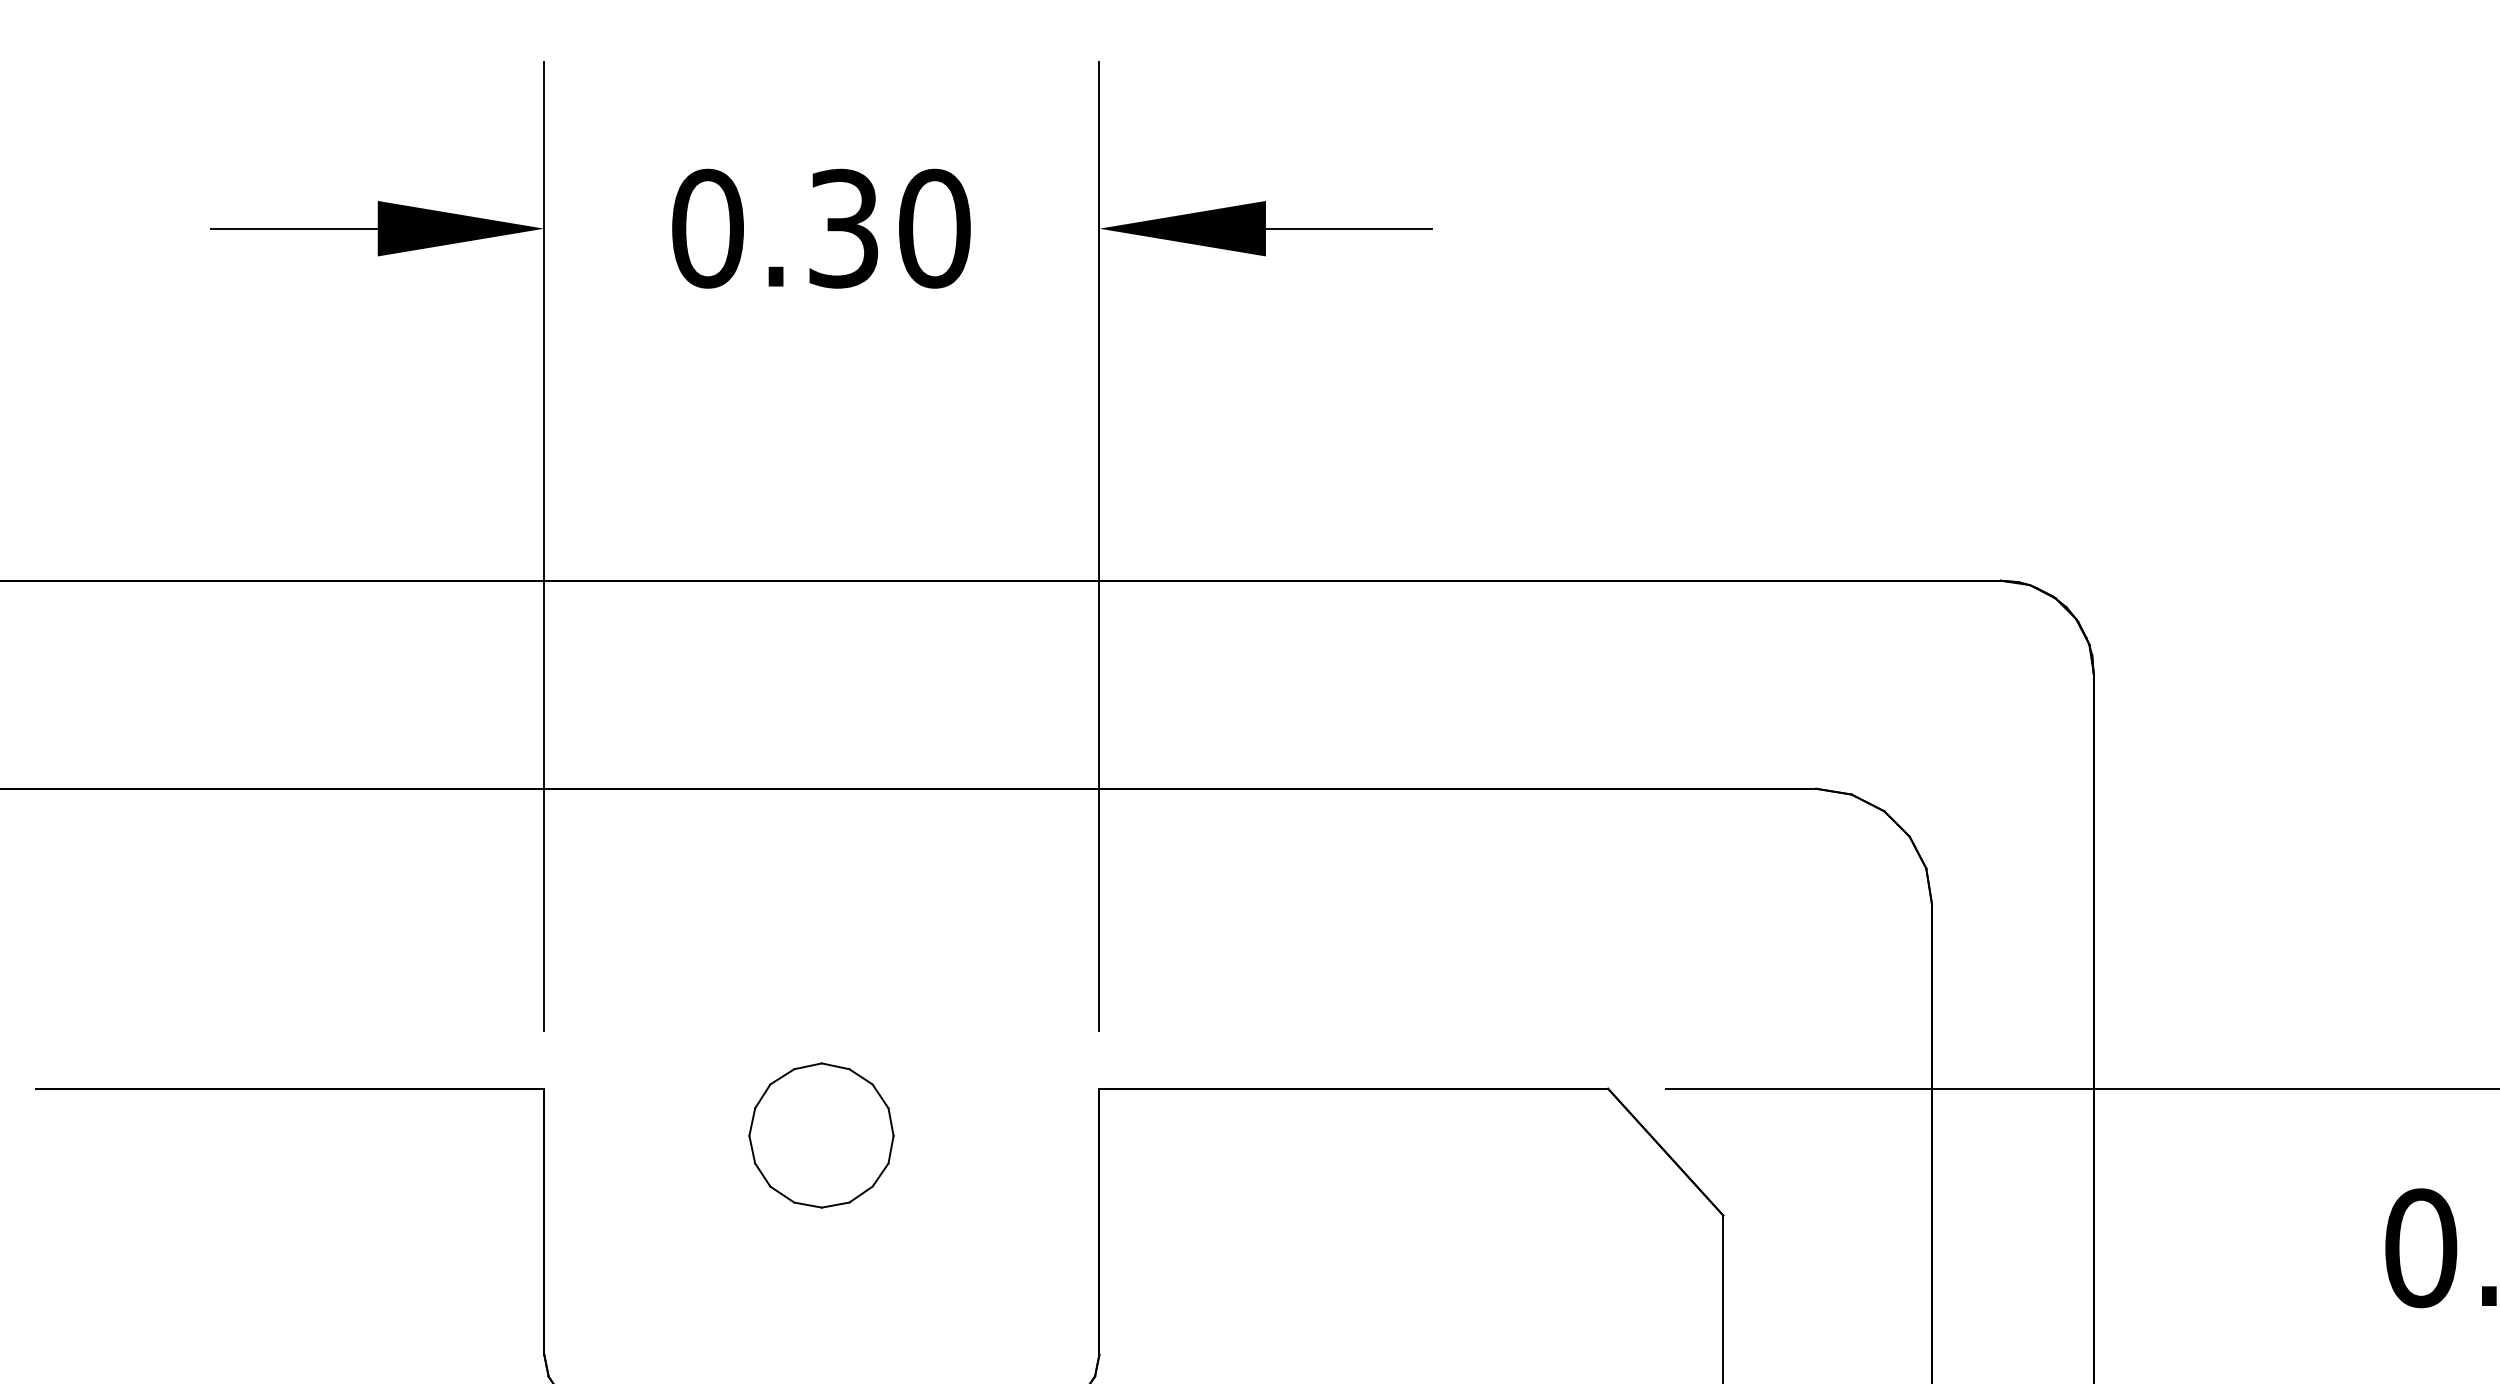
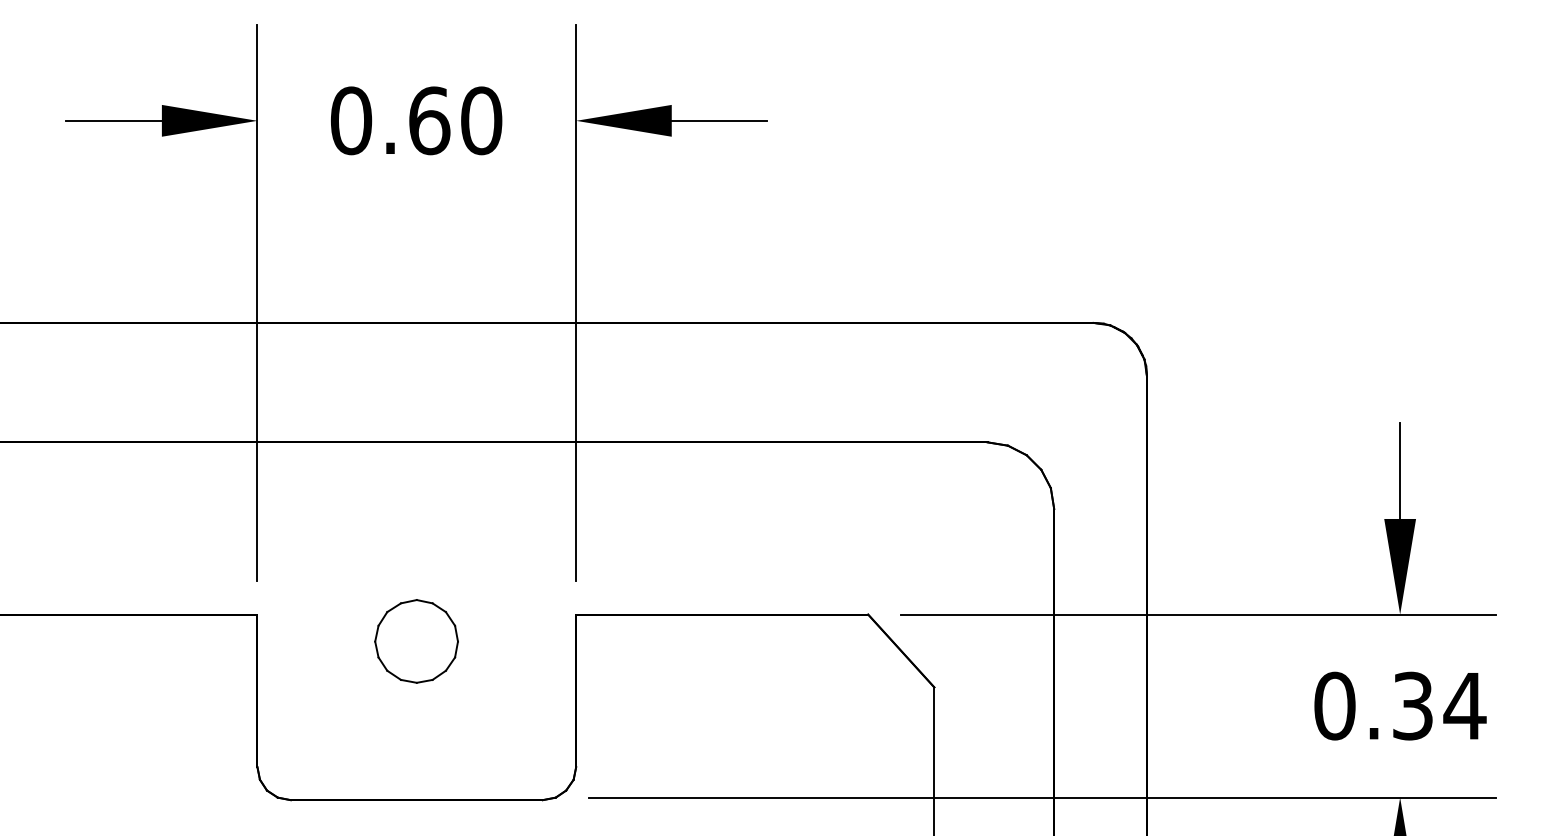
text: (843, 228) -> (429, 120), 0.30 -> 0.60

